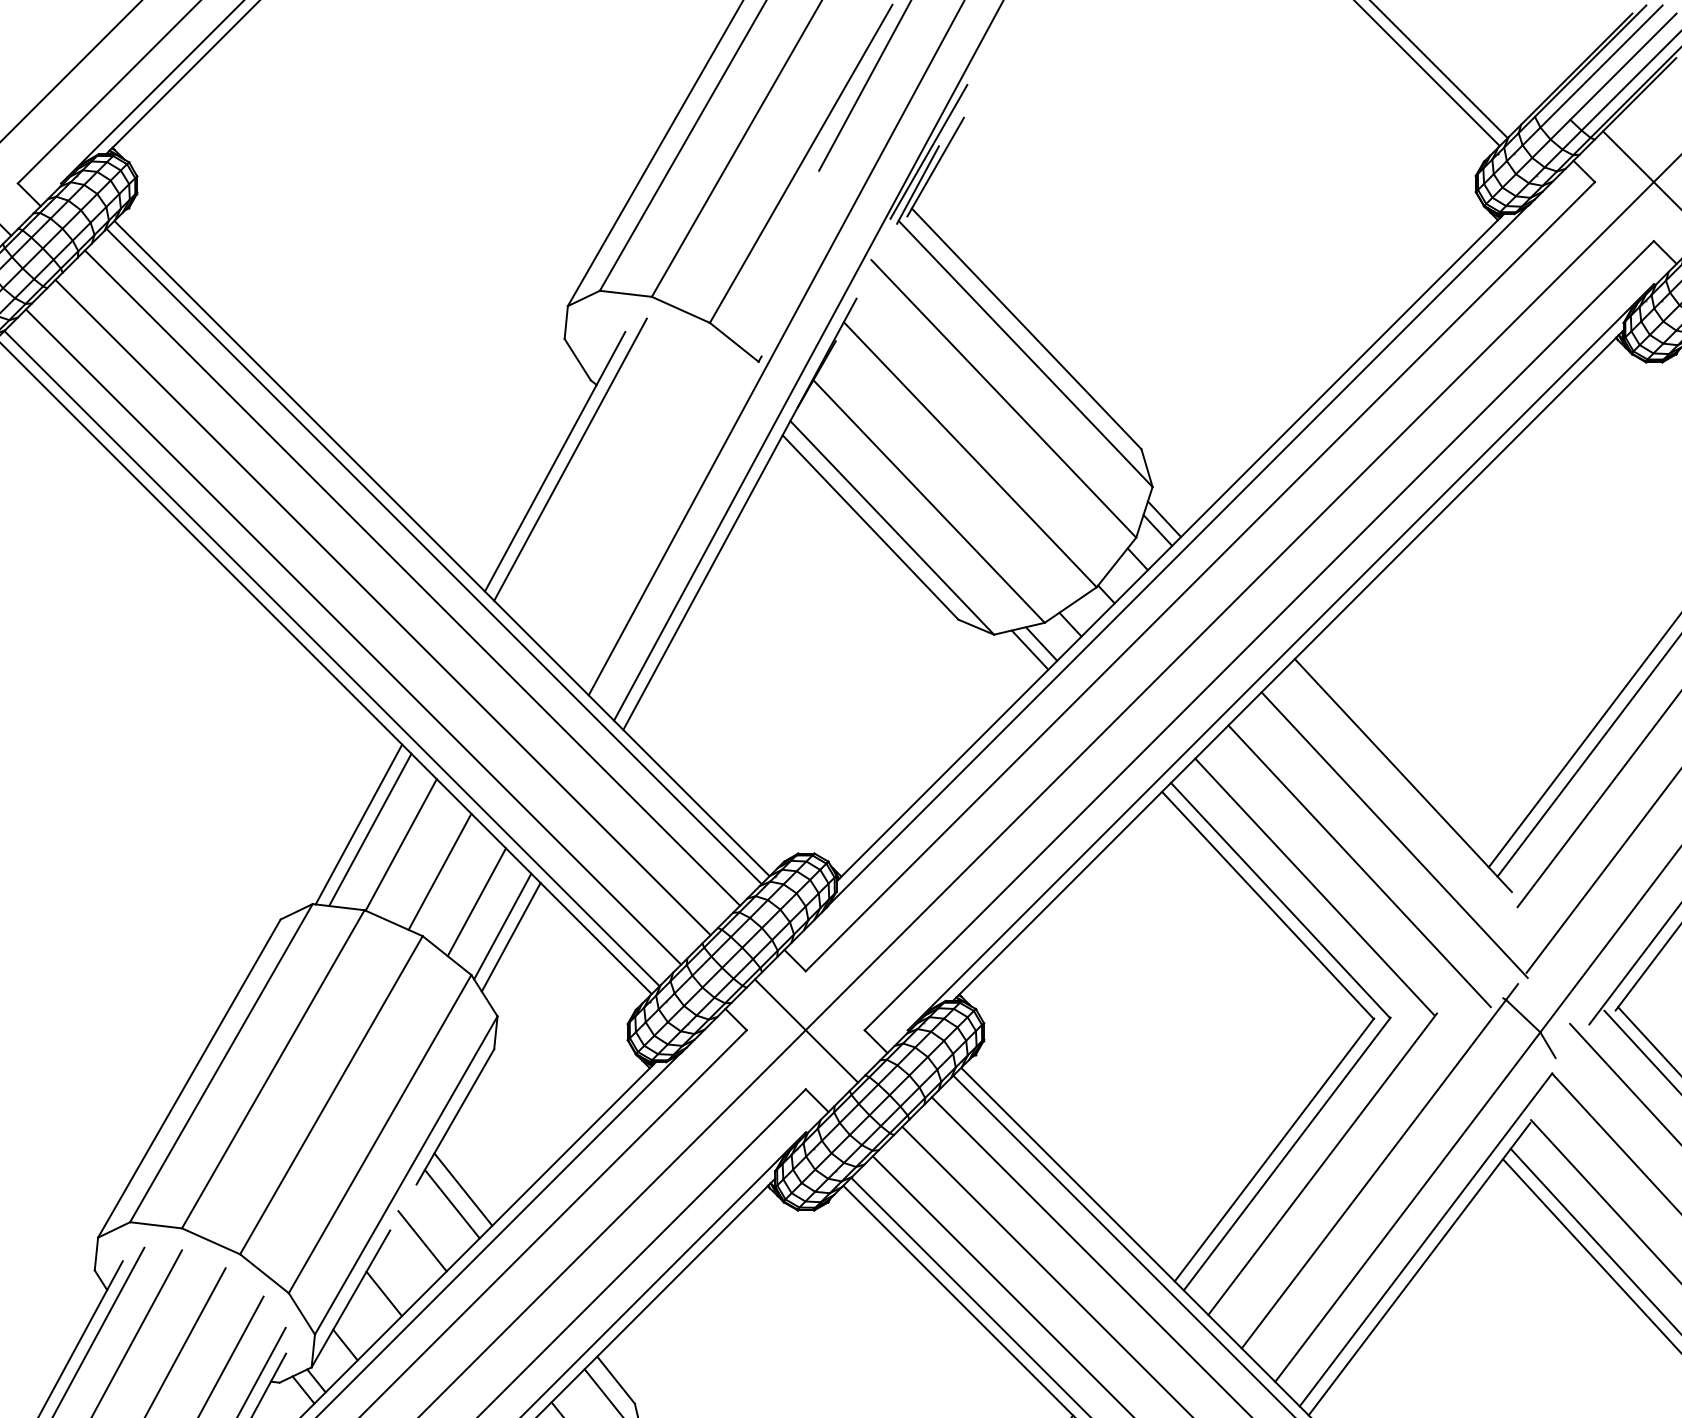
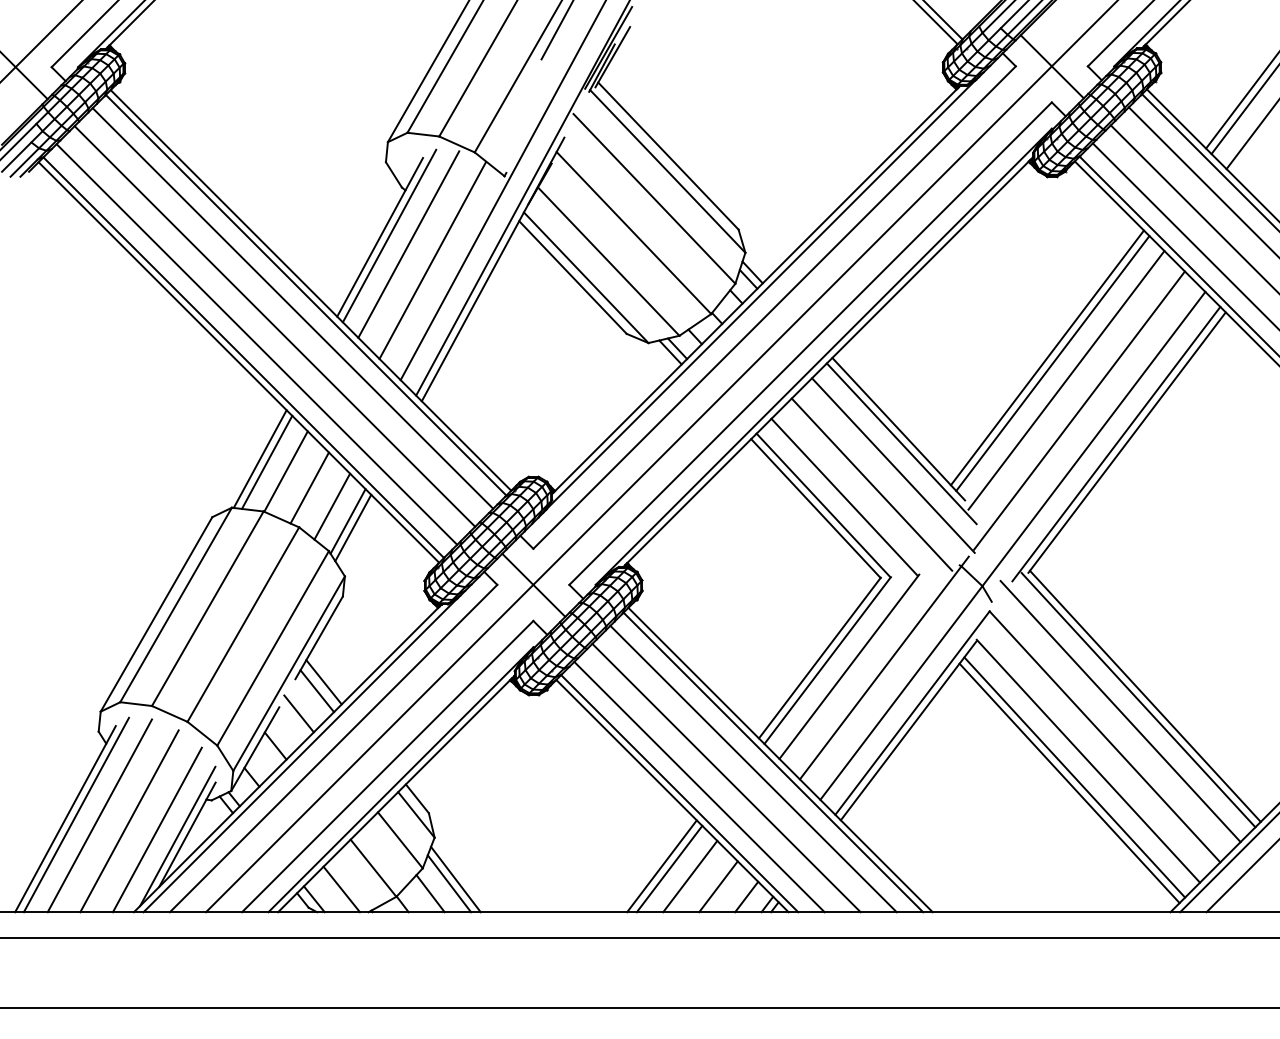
line: (601, 473) -> (408, 244), added
line: (640, 499) -> (432, 260), added
line: (1407, 798) -> (901, 443), added

